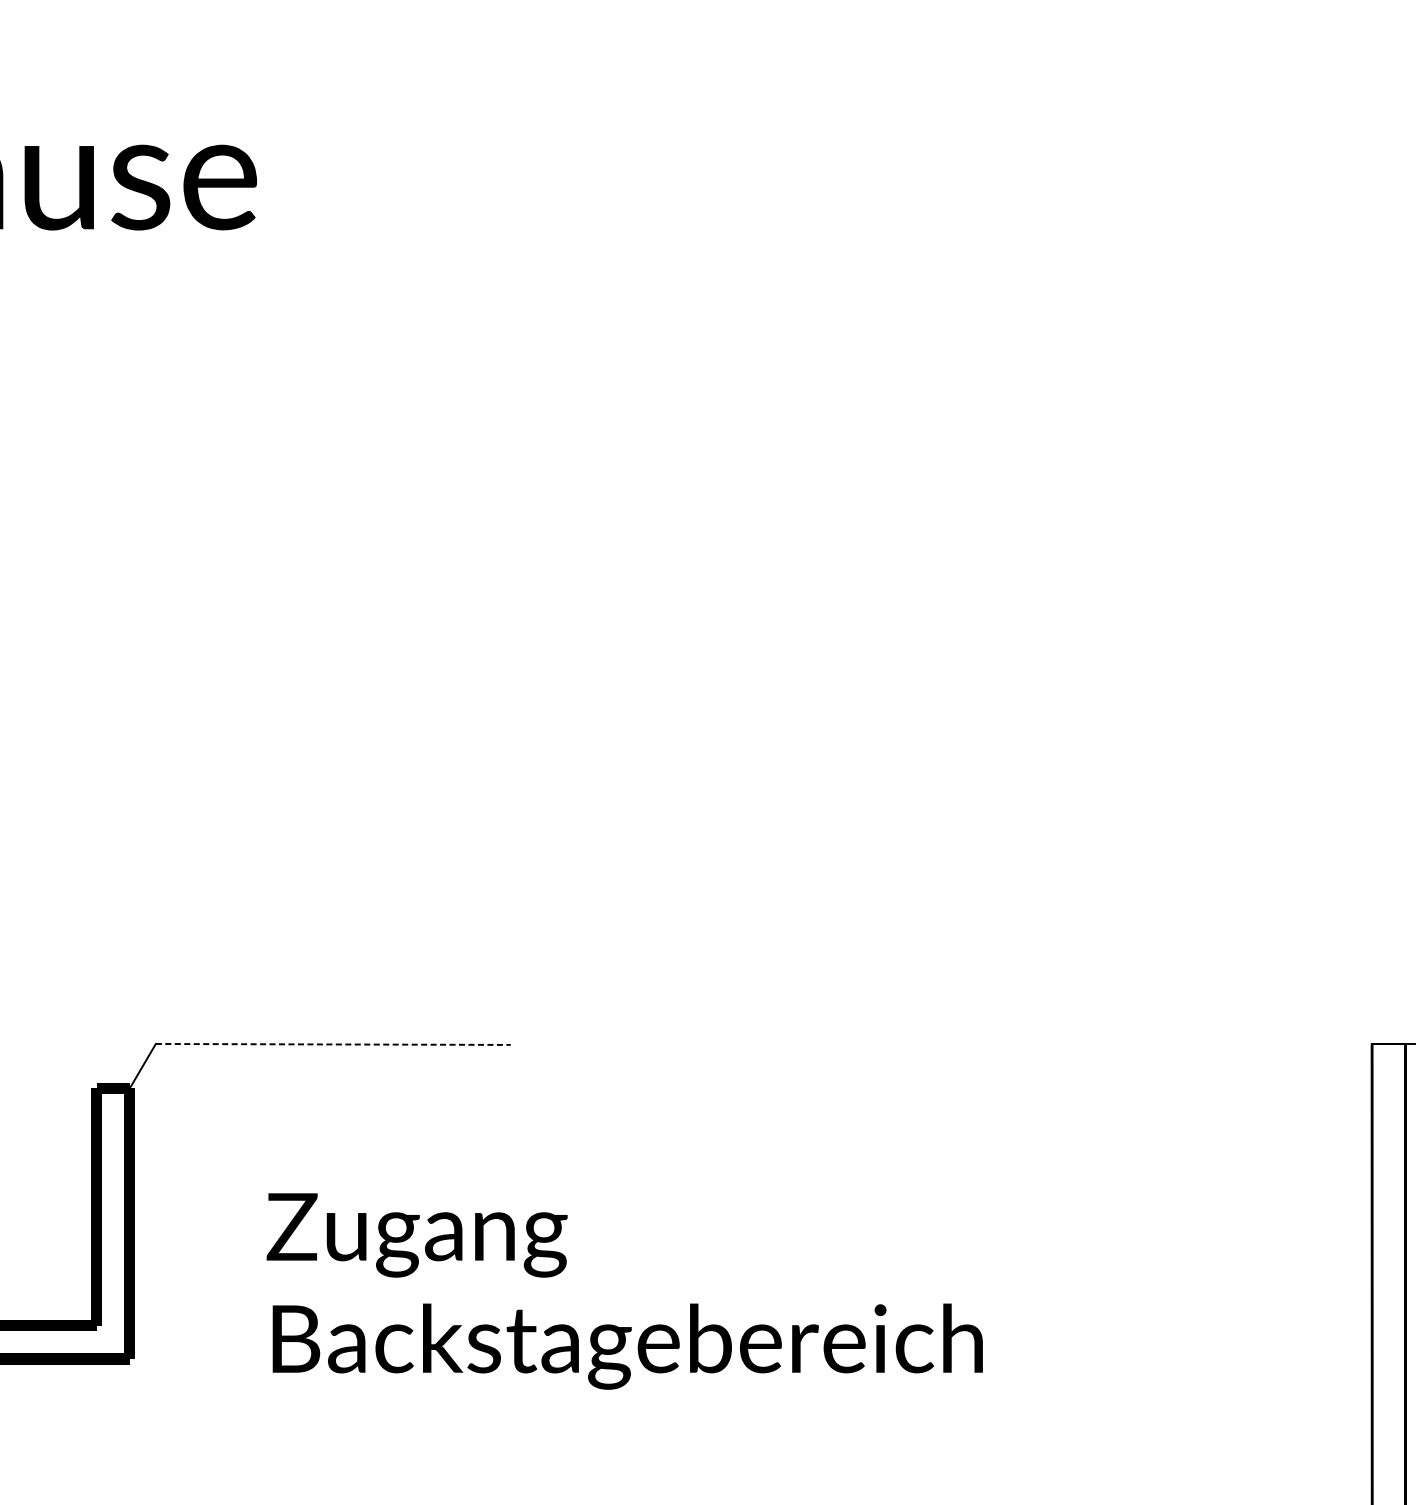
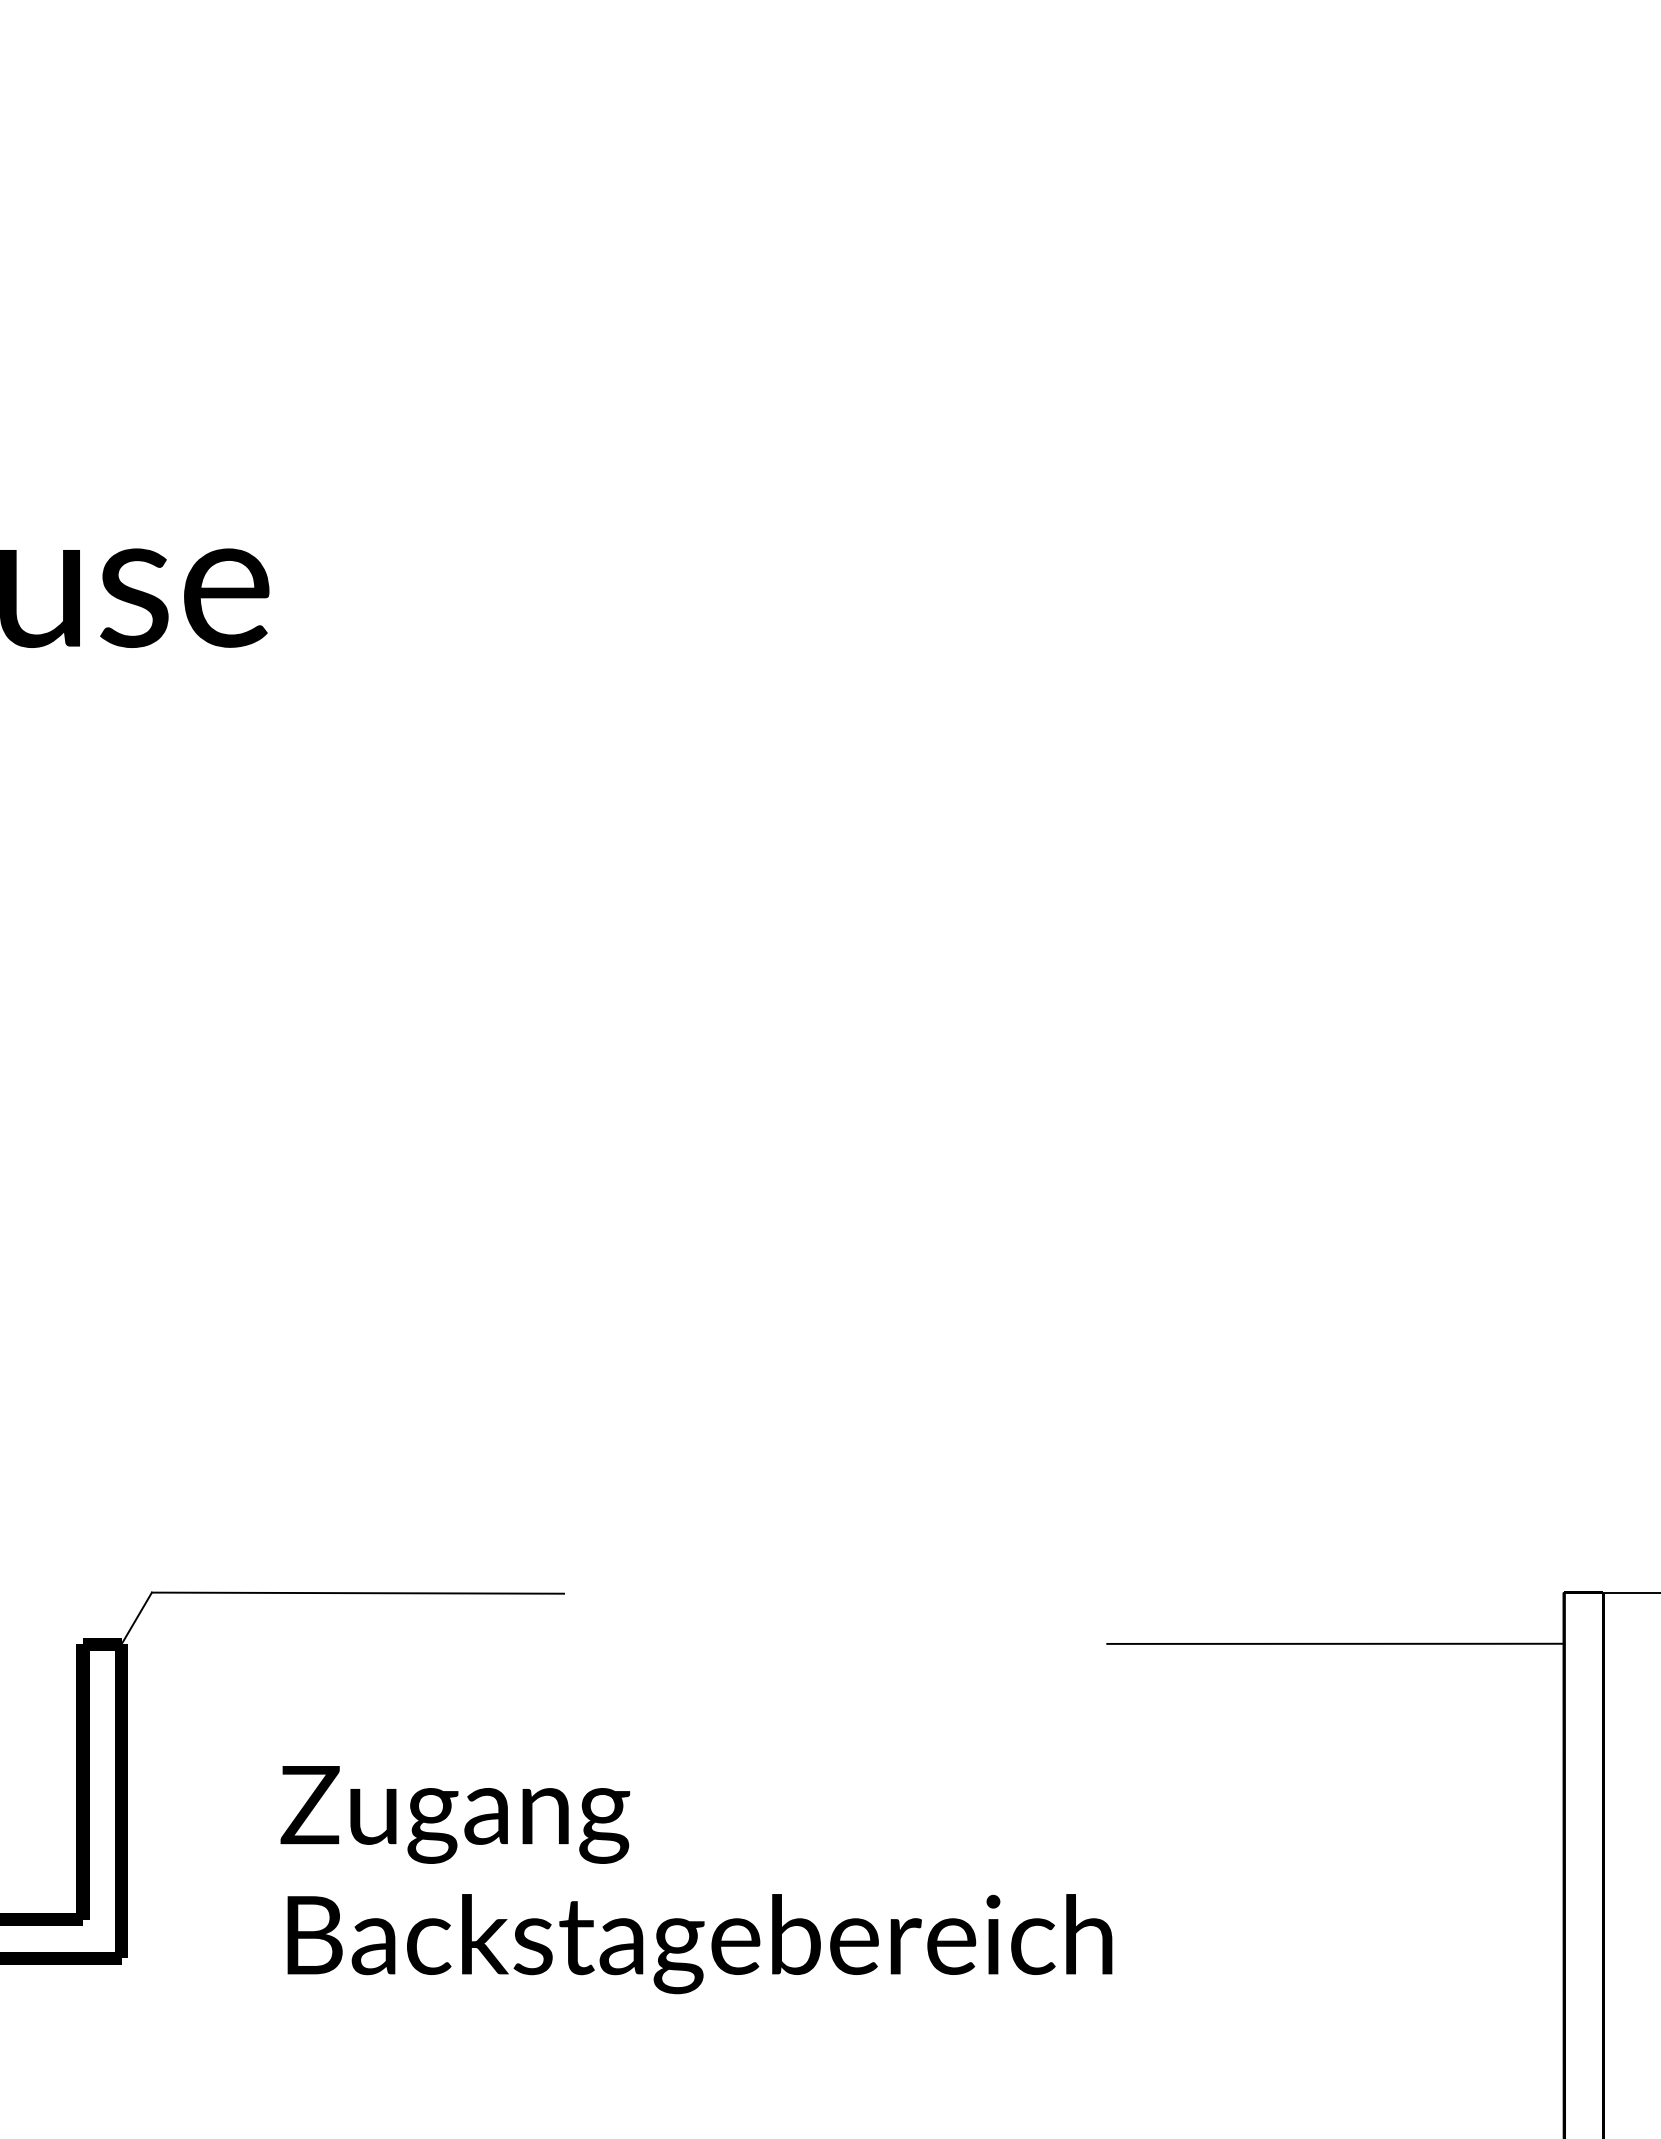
line: (333, 1044) -> (358, 1593), dashed -> solid
line: (1175, 1087) -> (1335, 1643), added

